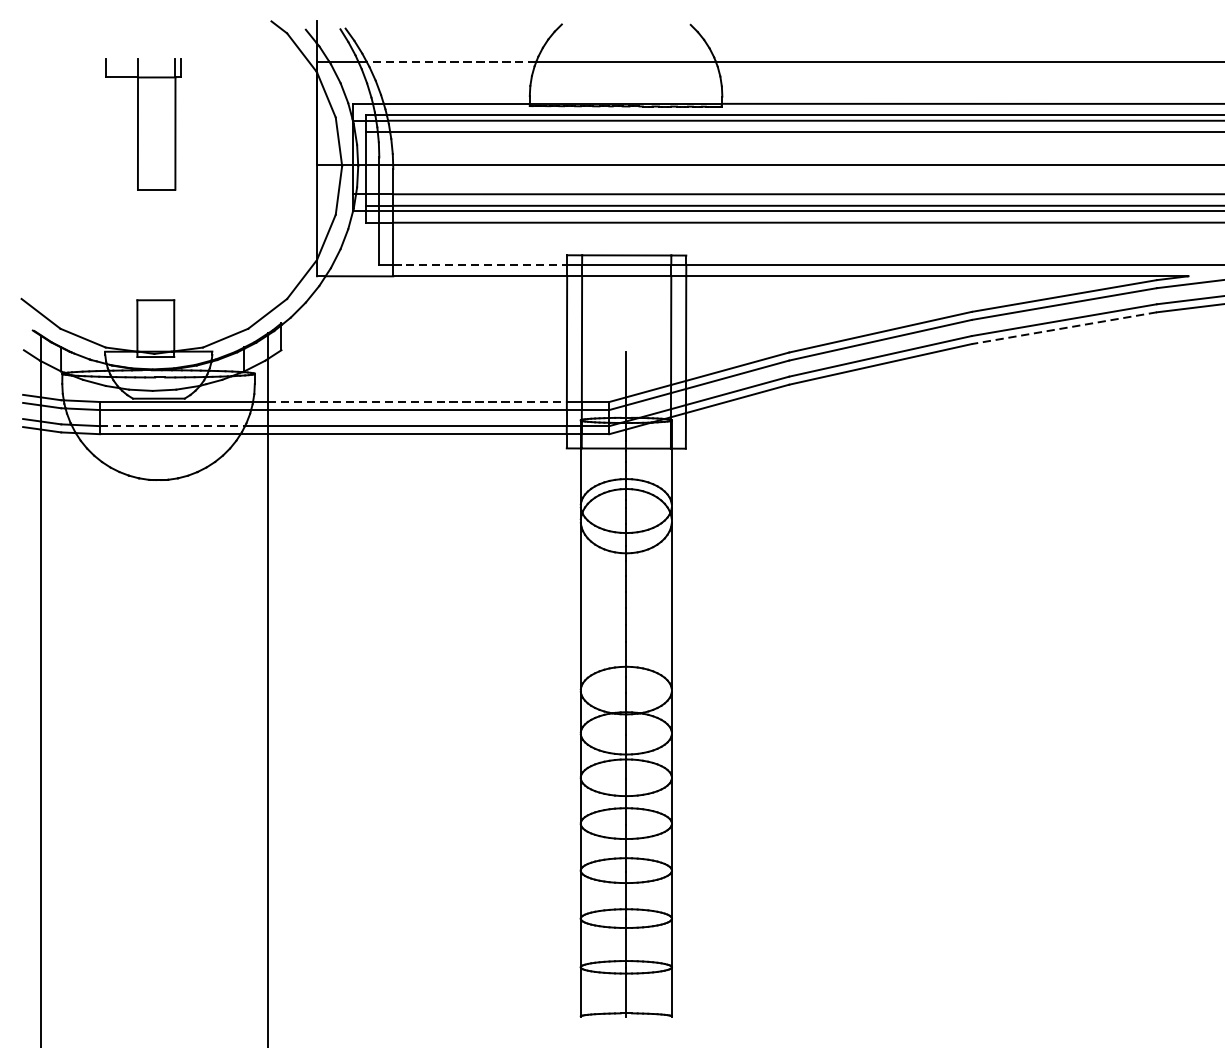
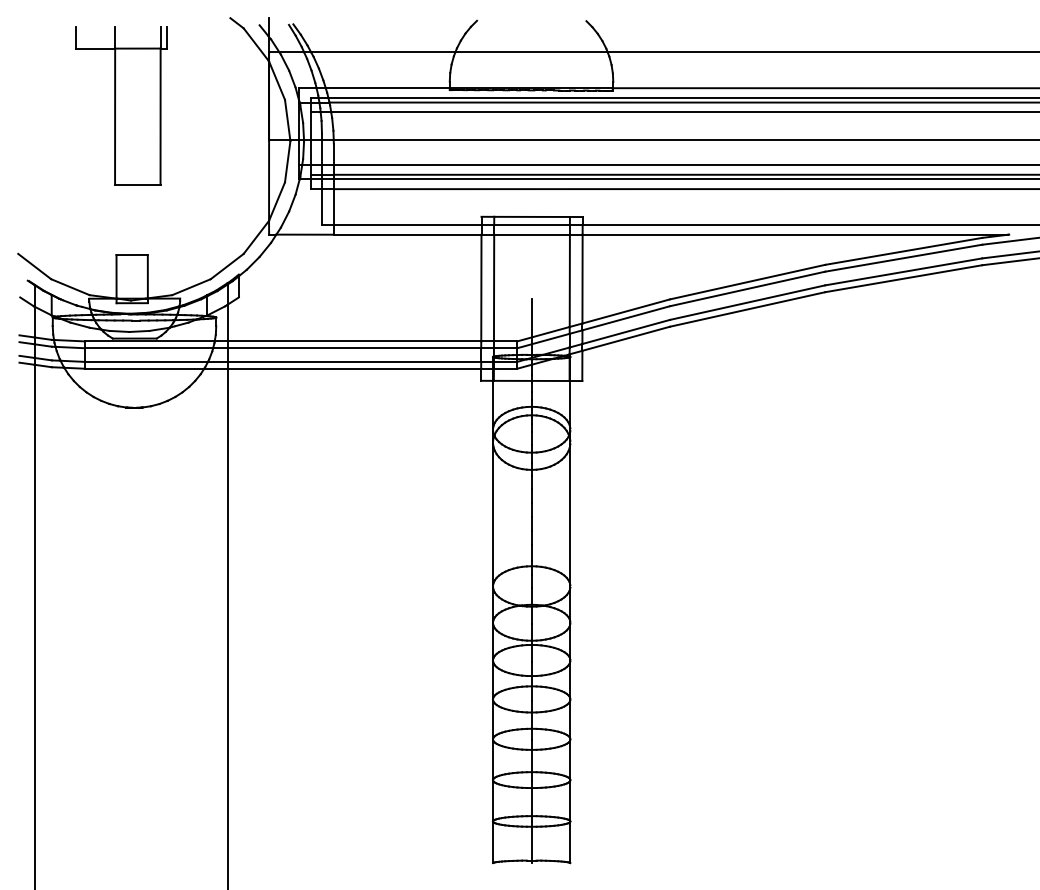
line: (450, 61) -> (382, 52), dashed -> solid
part: (143, 124) -> (121, 105), size x1.43
line: (480, 264) -> (407, 224), dashed -> solid
line: (1064, 327) -> (903, 278), dashed -> solid
line: (417, 402) -> (354, 341), dashed -> solid
line: (172, 425) -> (146, 361), dashed -> solid

